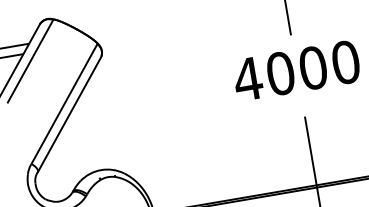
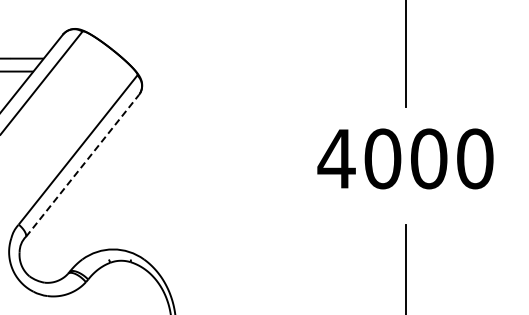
line: (69, 115) -> (82, 166), solid -> dashed

